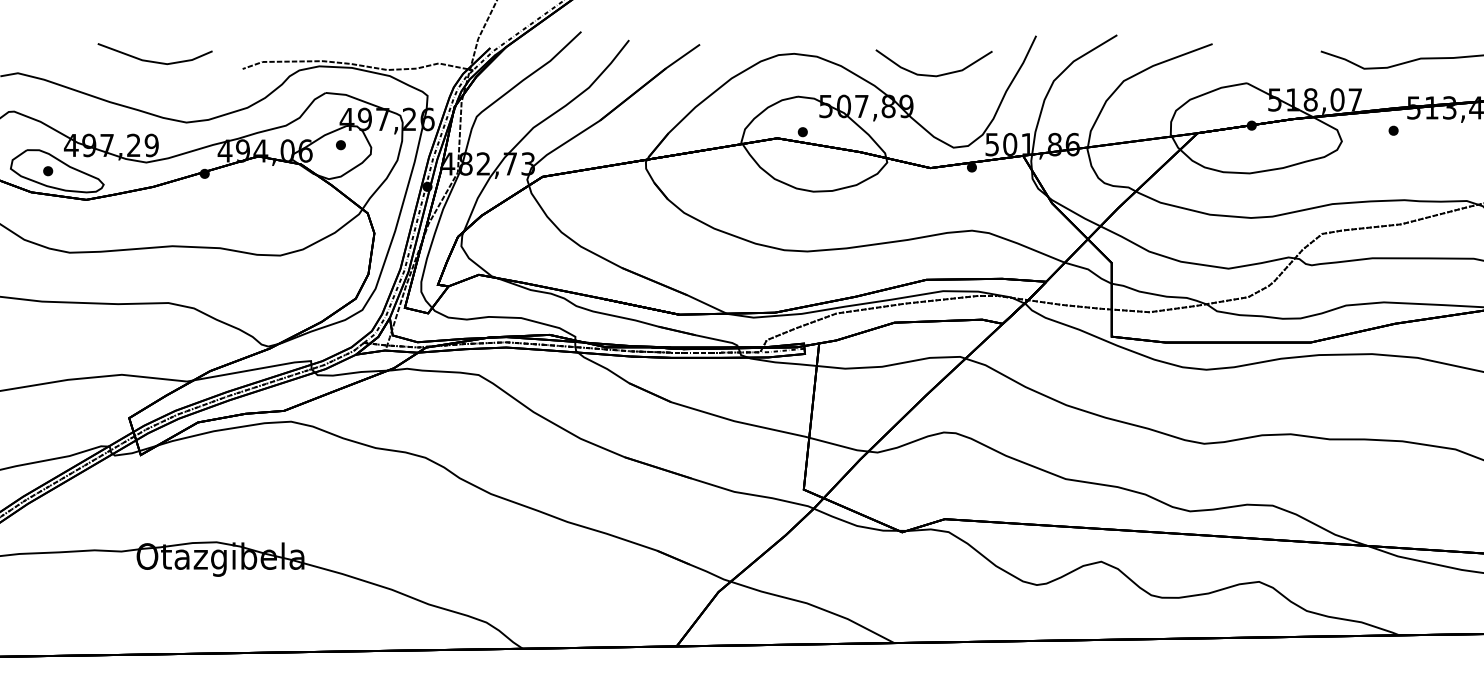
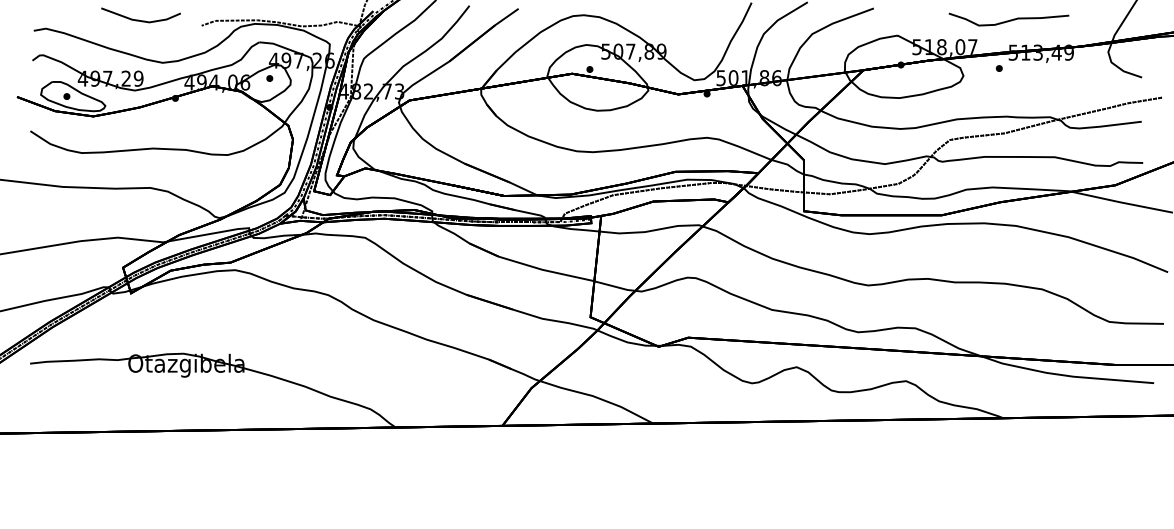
curve: (933, 74) -> (680, 29), removed

